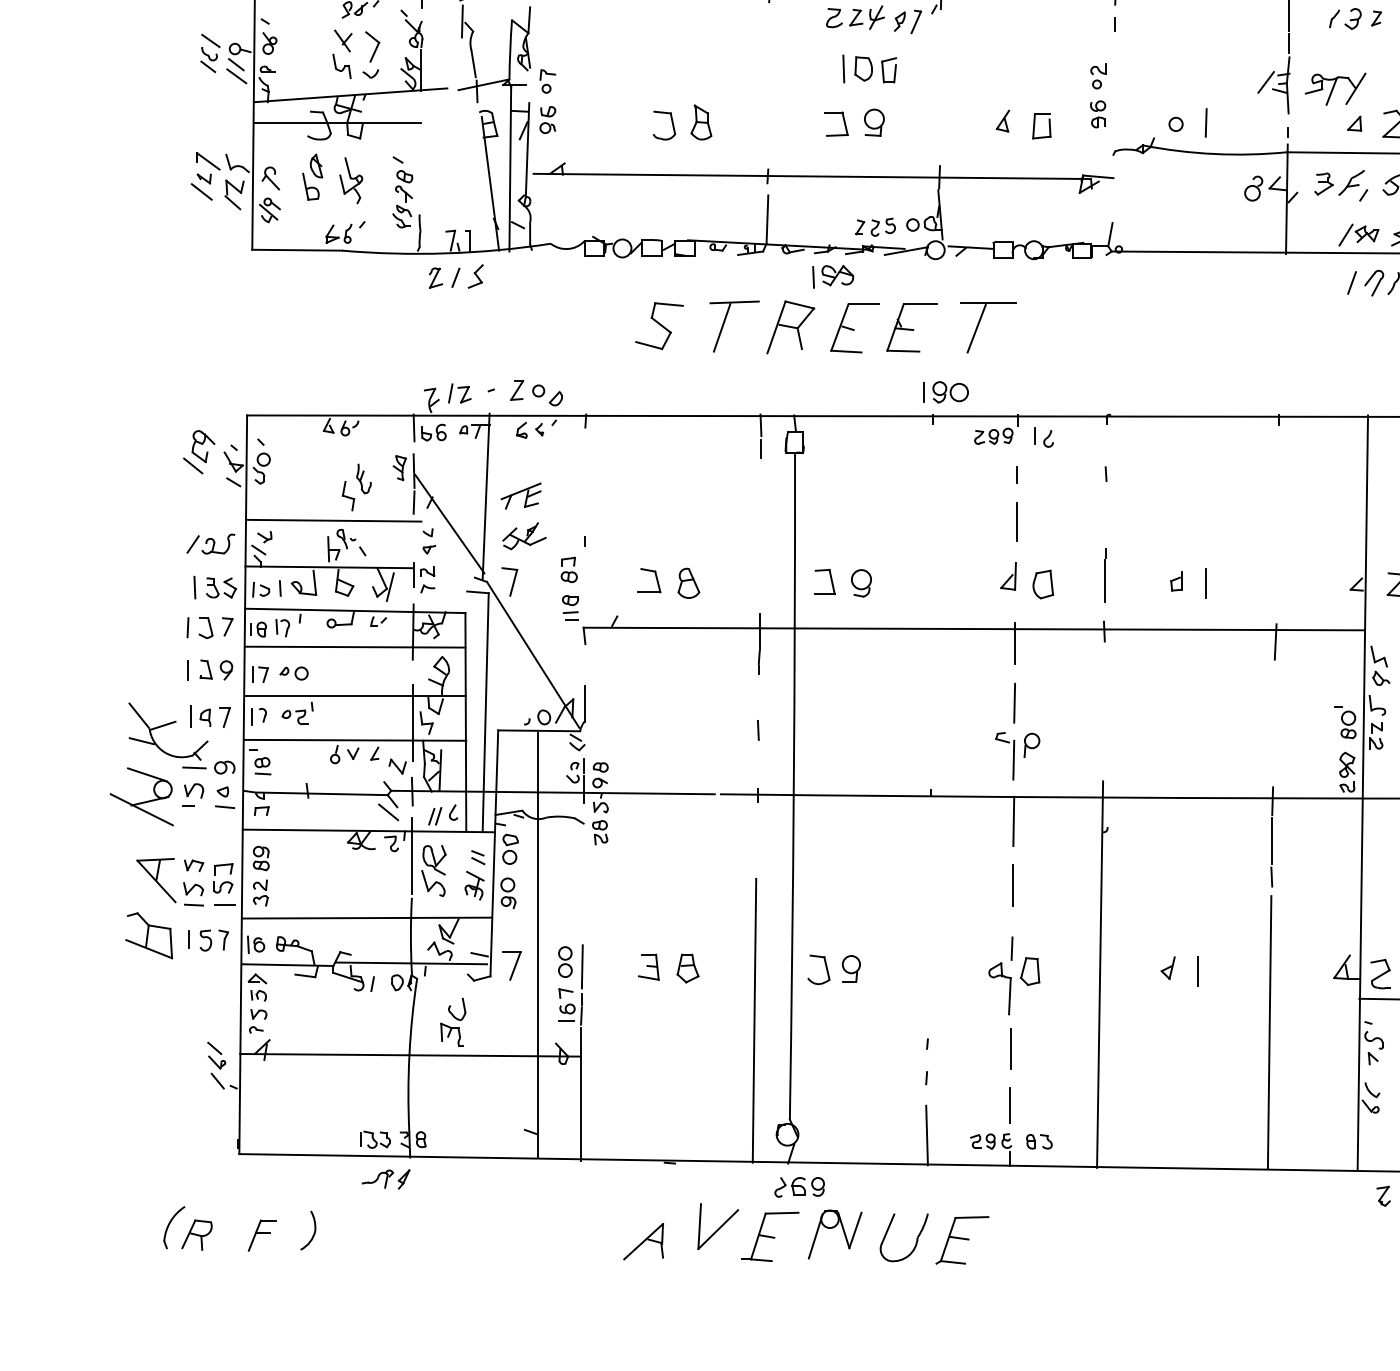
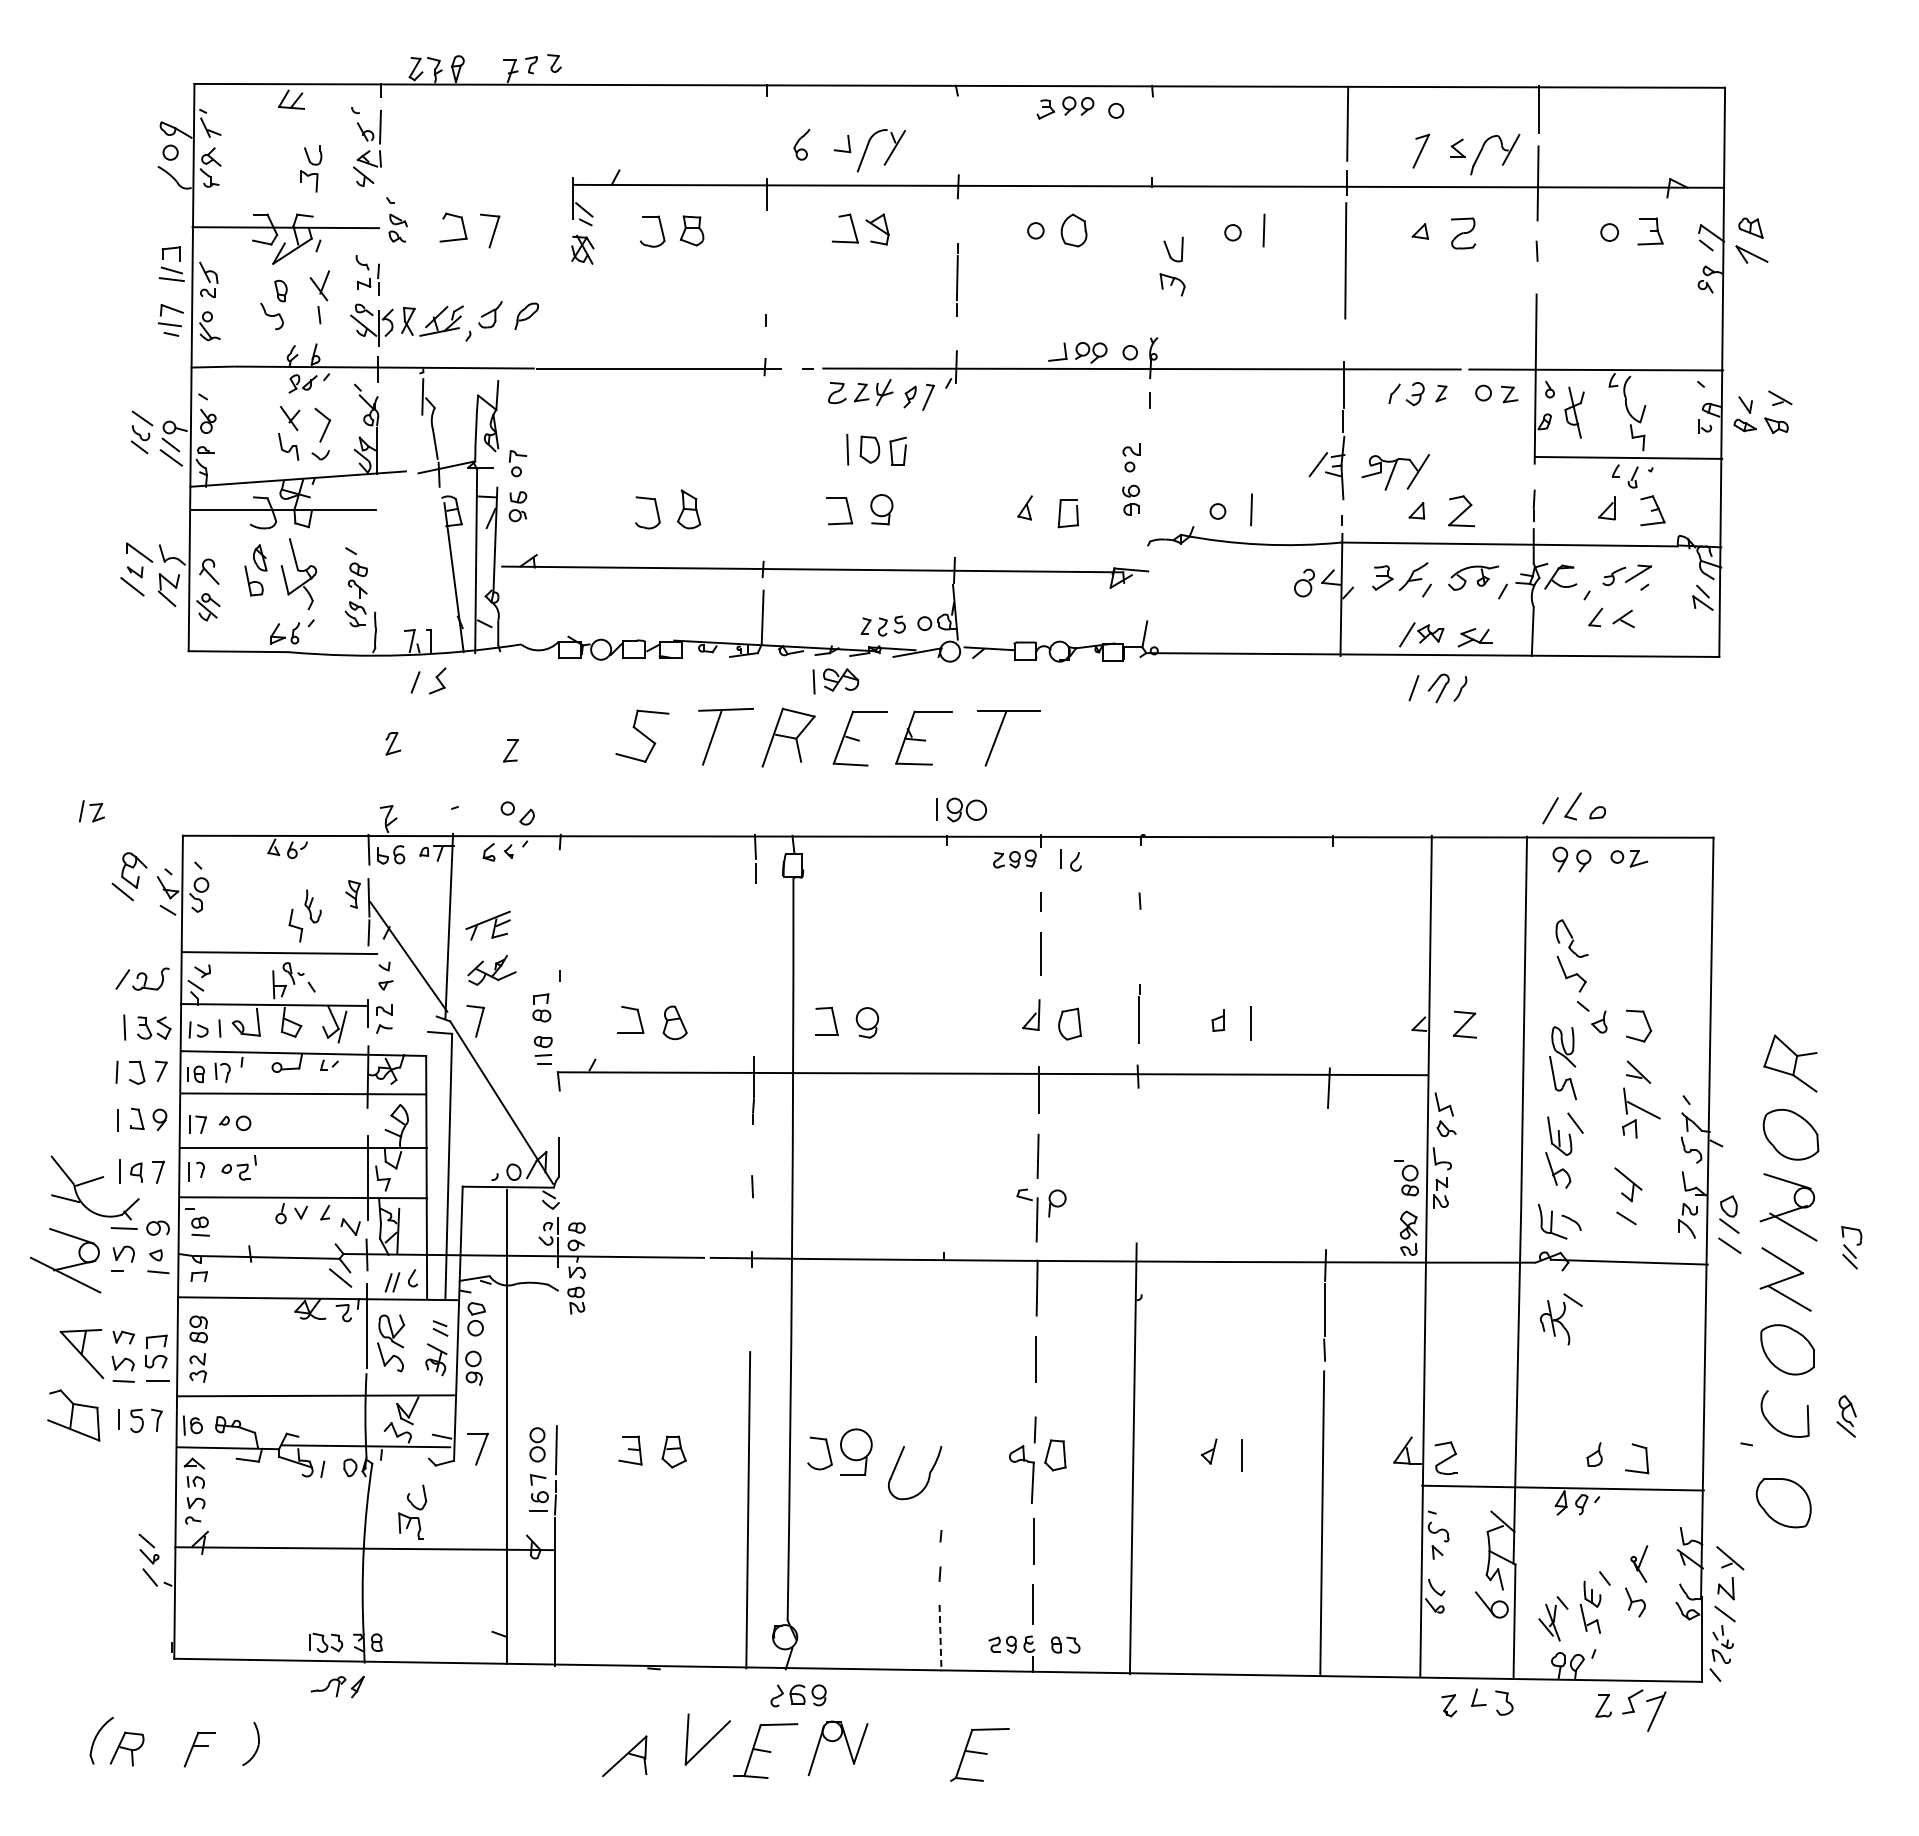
part: (350, 180) -> (298, 574), size x1.4
part: (436, 277) -> (393, 743), moved
part: (516, 390) -> (510, 750), moved
part: (459, 393) -> (91, 811), moved
part: (850, 968) -> (855, 1452), size x1.6
line: (927, 1135) -> (940, 1638), solid -> dashed
part: (916, 1240) -> (928, 1475), moved

